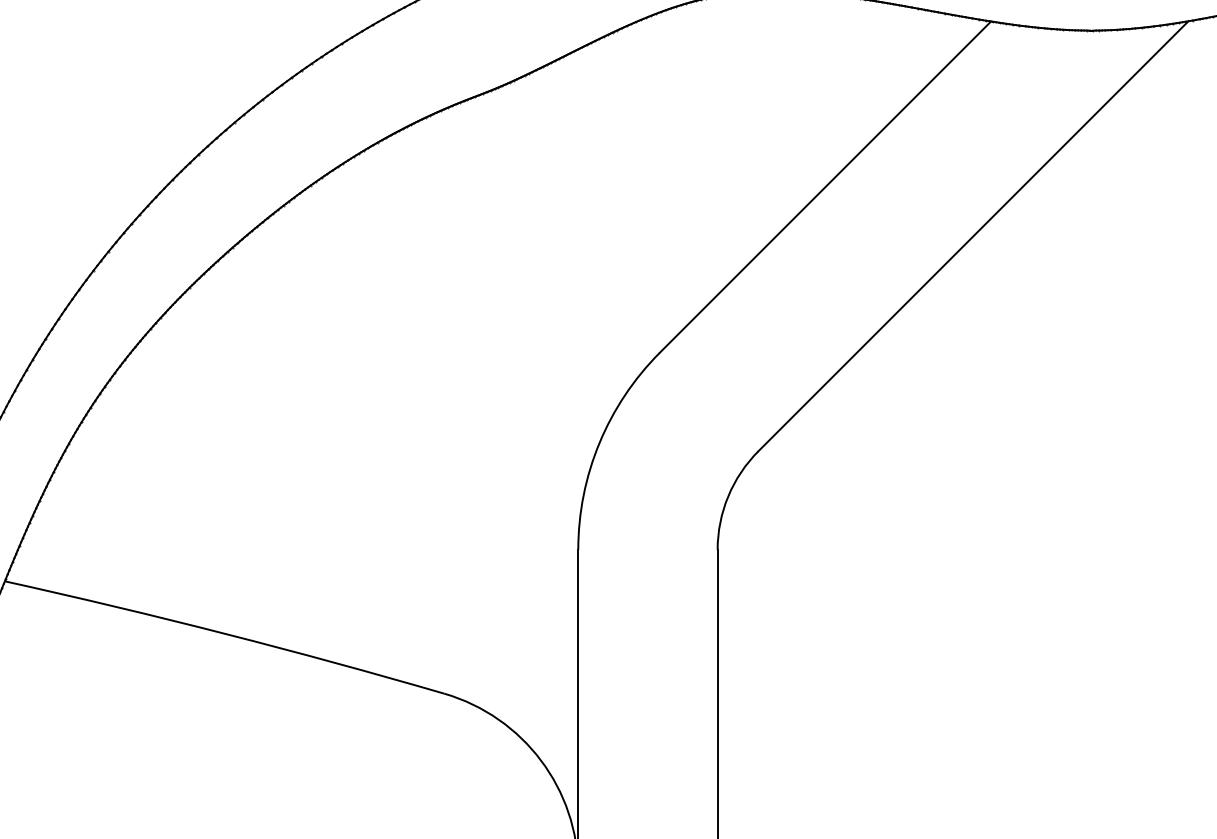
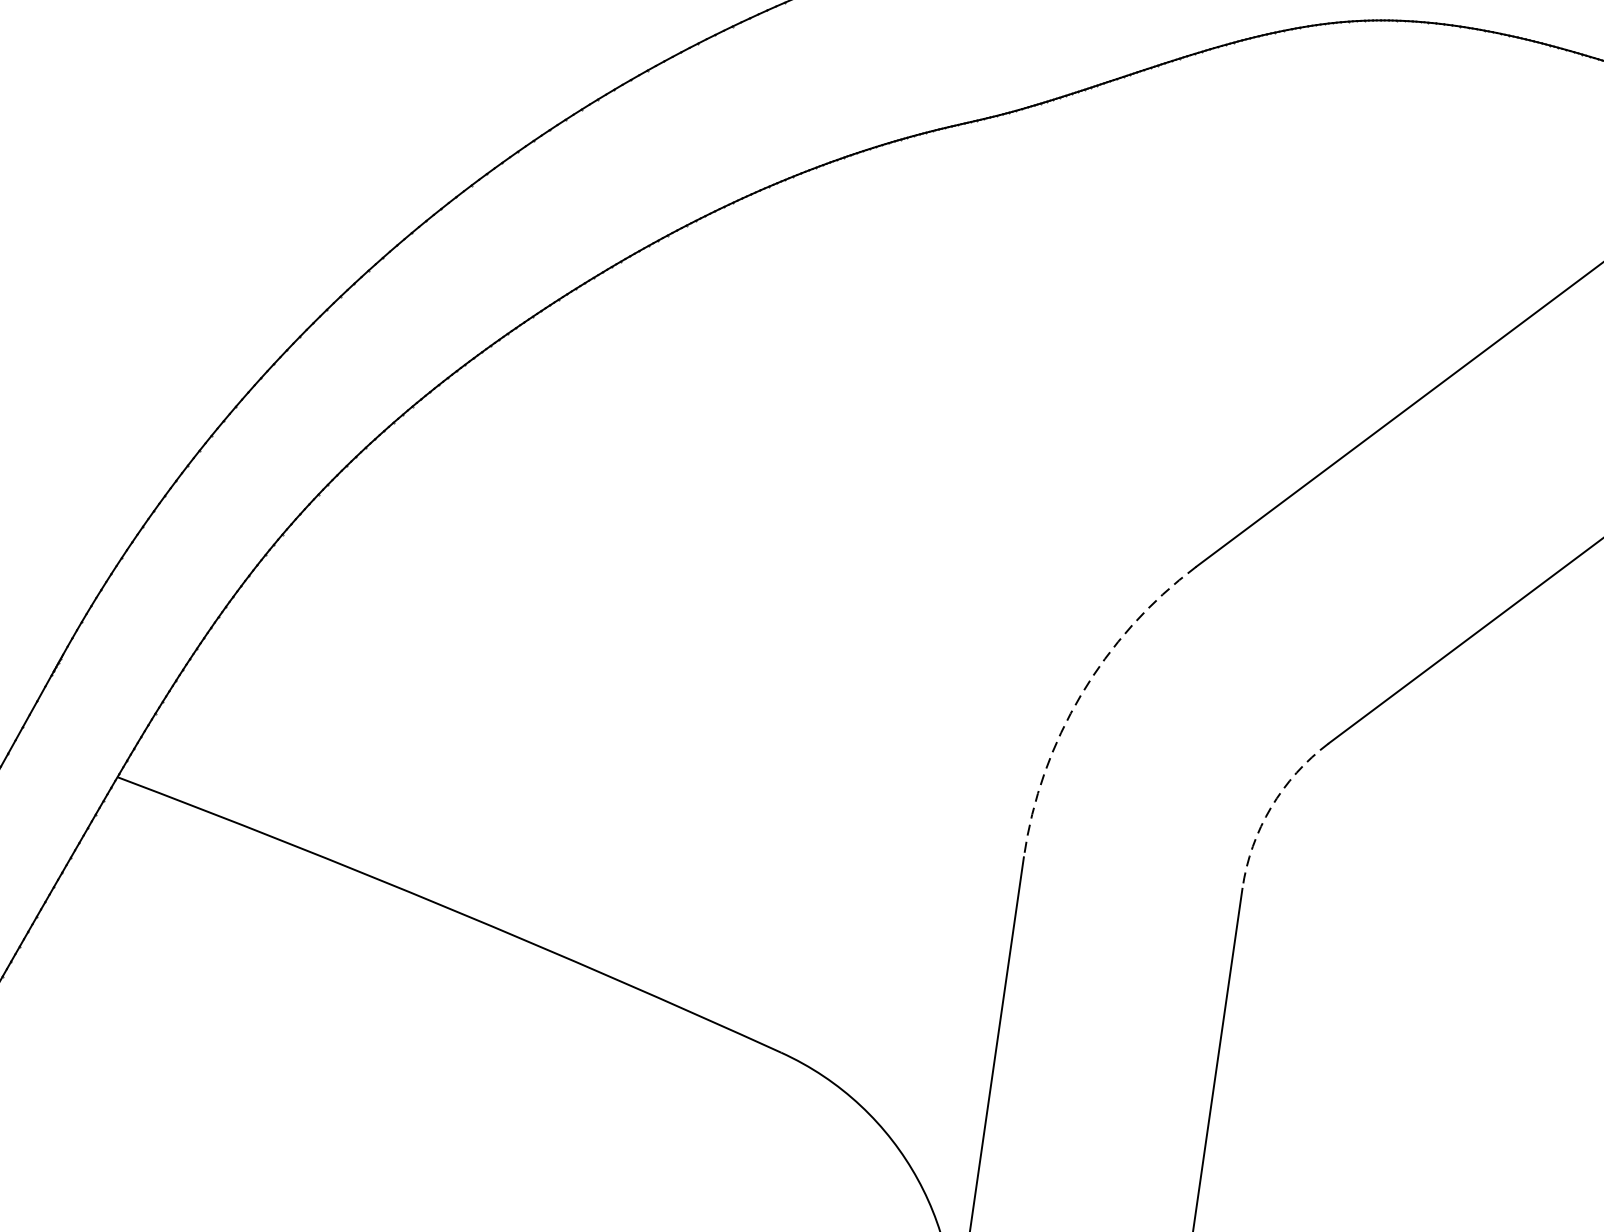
arc: (599, 443) -> (1081, 695), solid -> dashed
arc: (728, 496) -> (1271, 807), solid -> dashed

